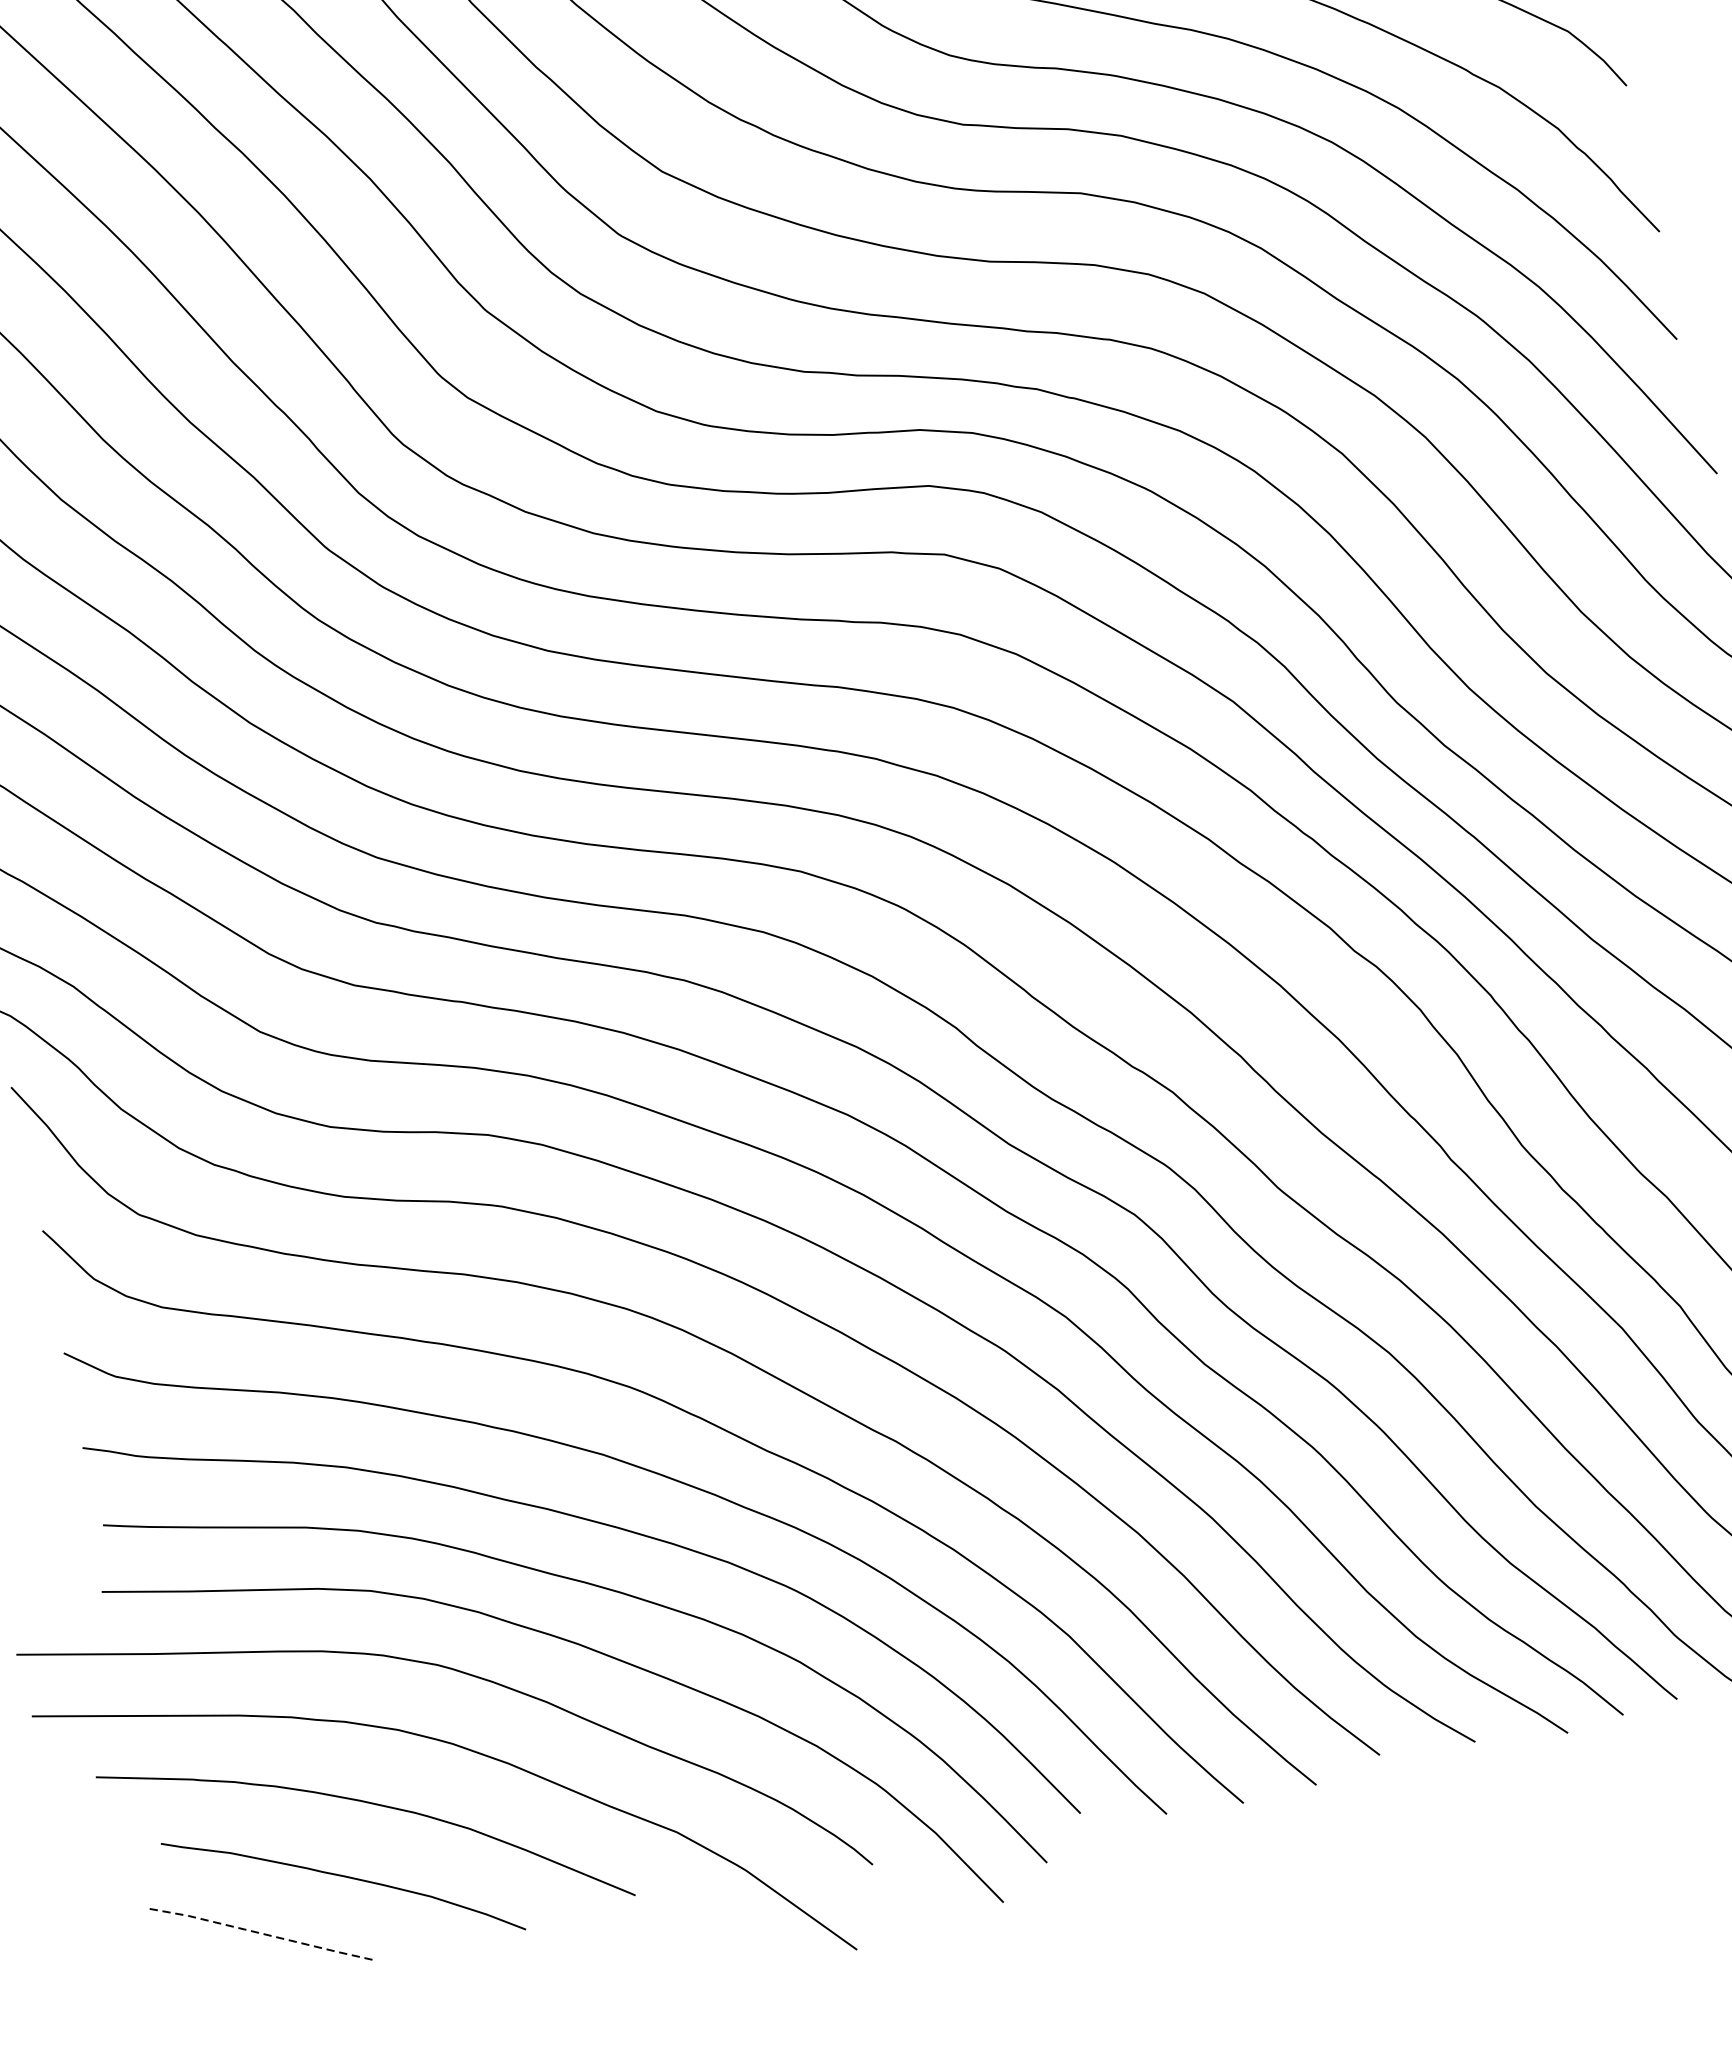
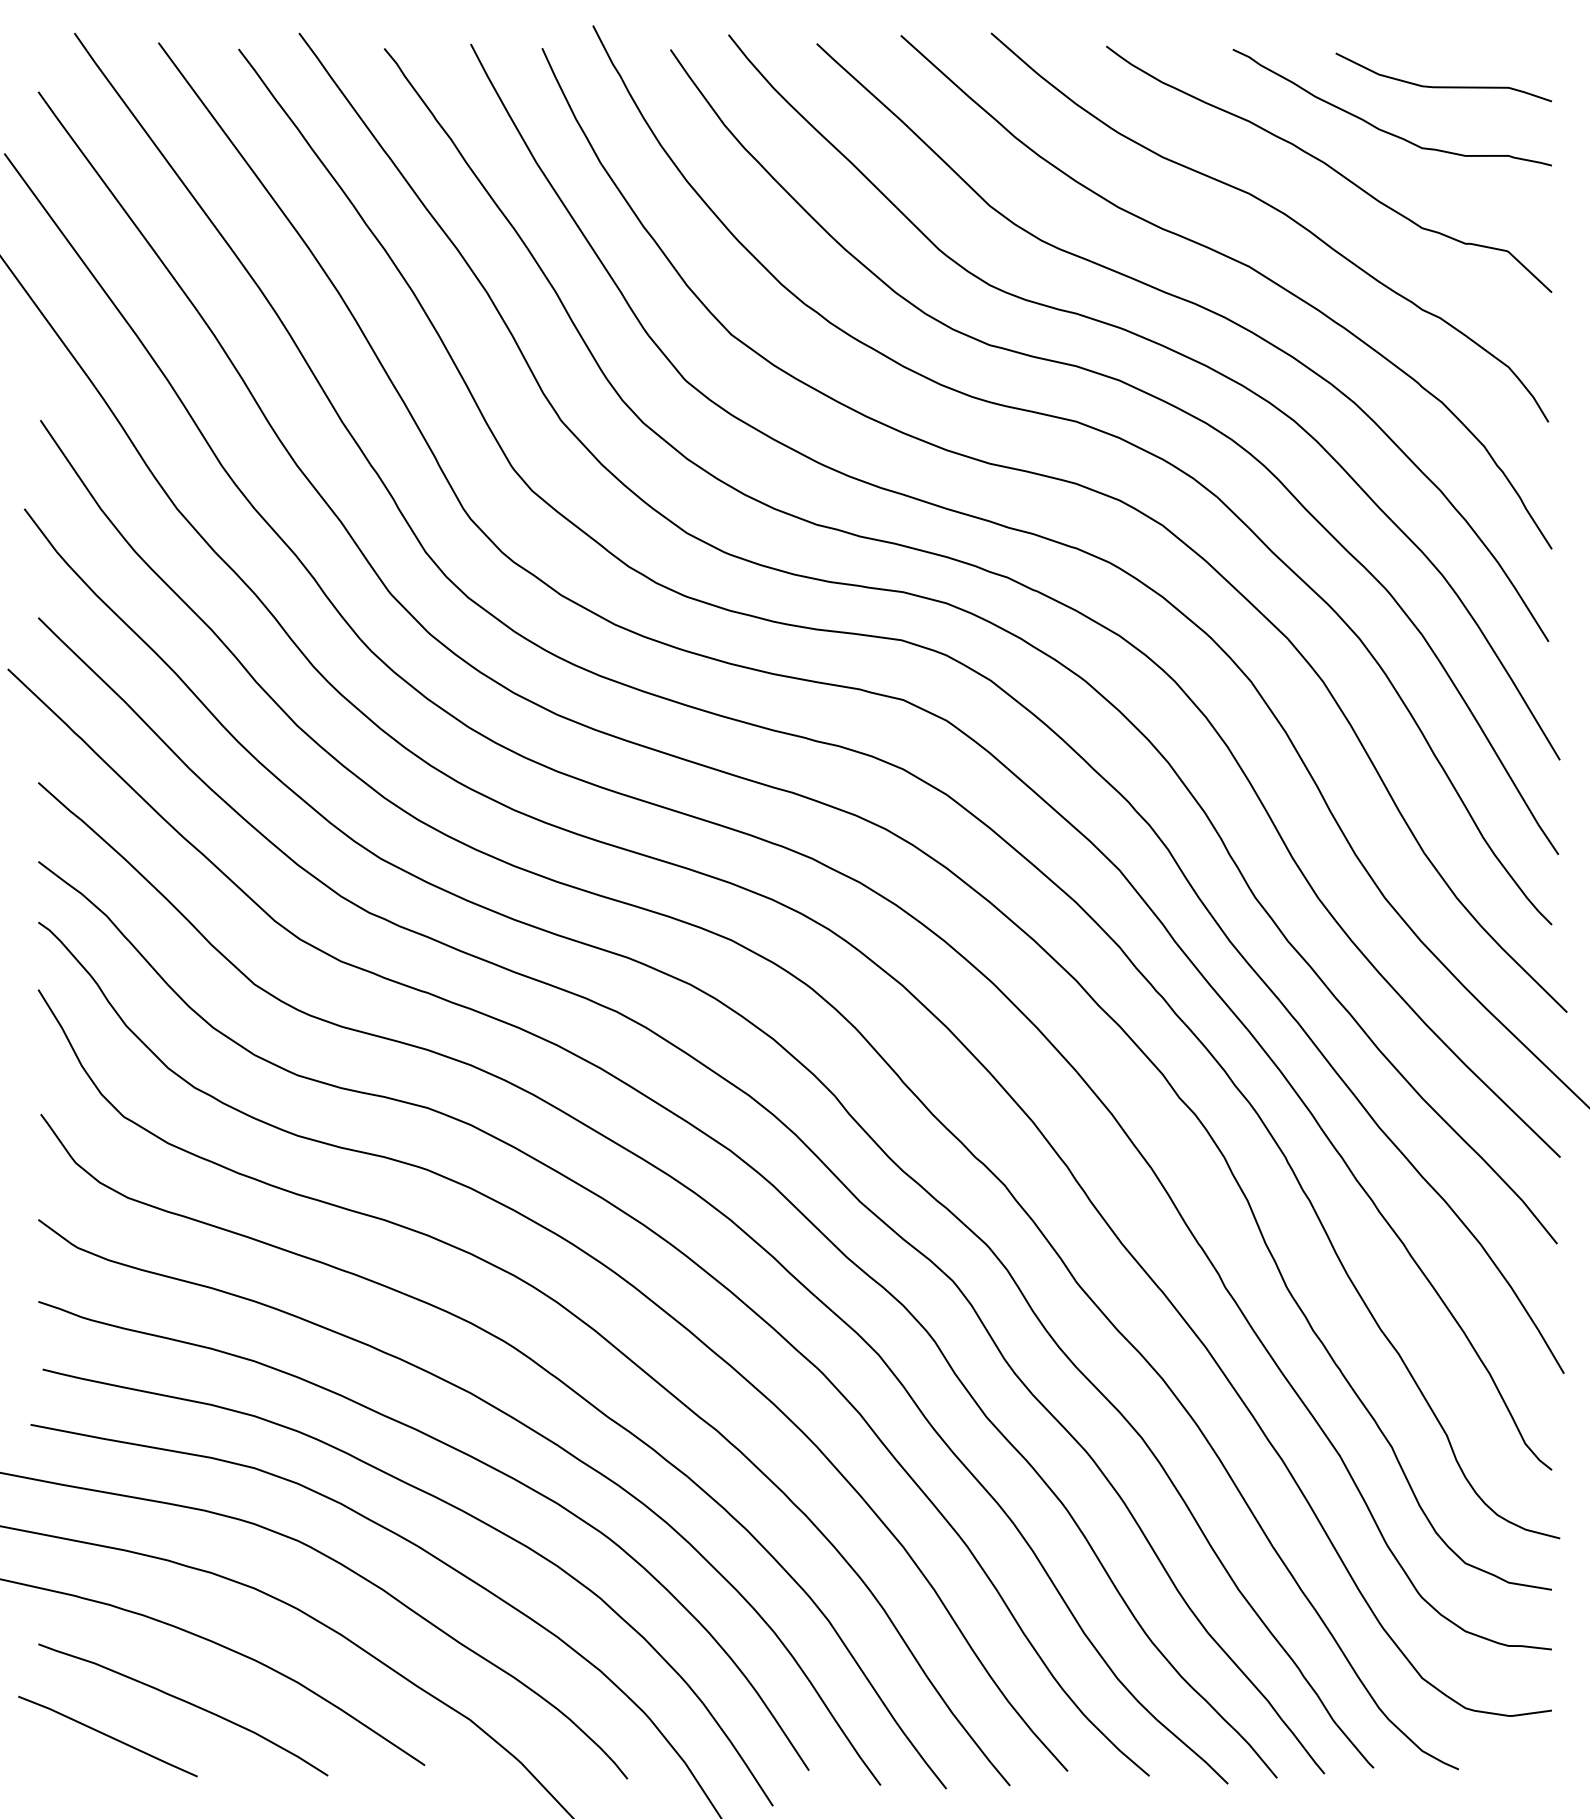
line: (262, 1933) -> (108, 1735), dashed -> solid

